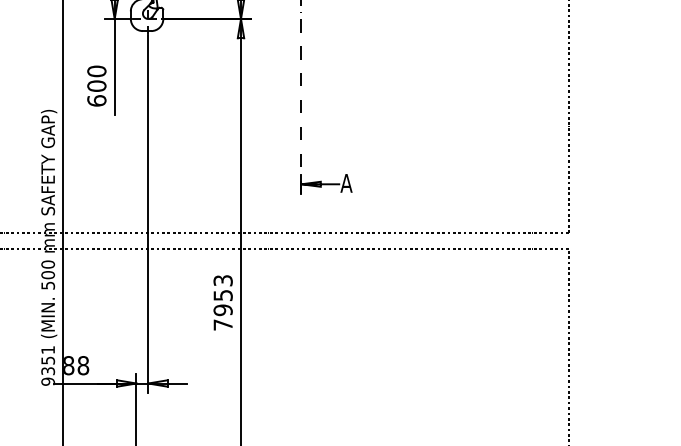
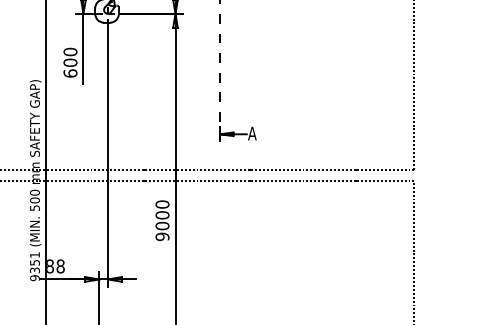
text: (223, 302) -> (162, 220), 7953 -> 9000

